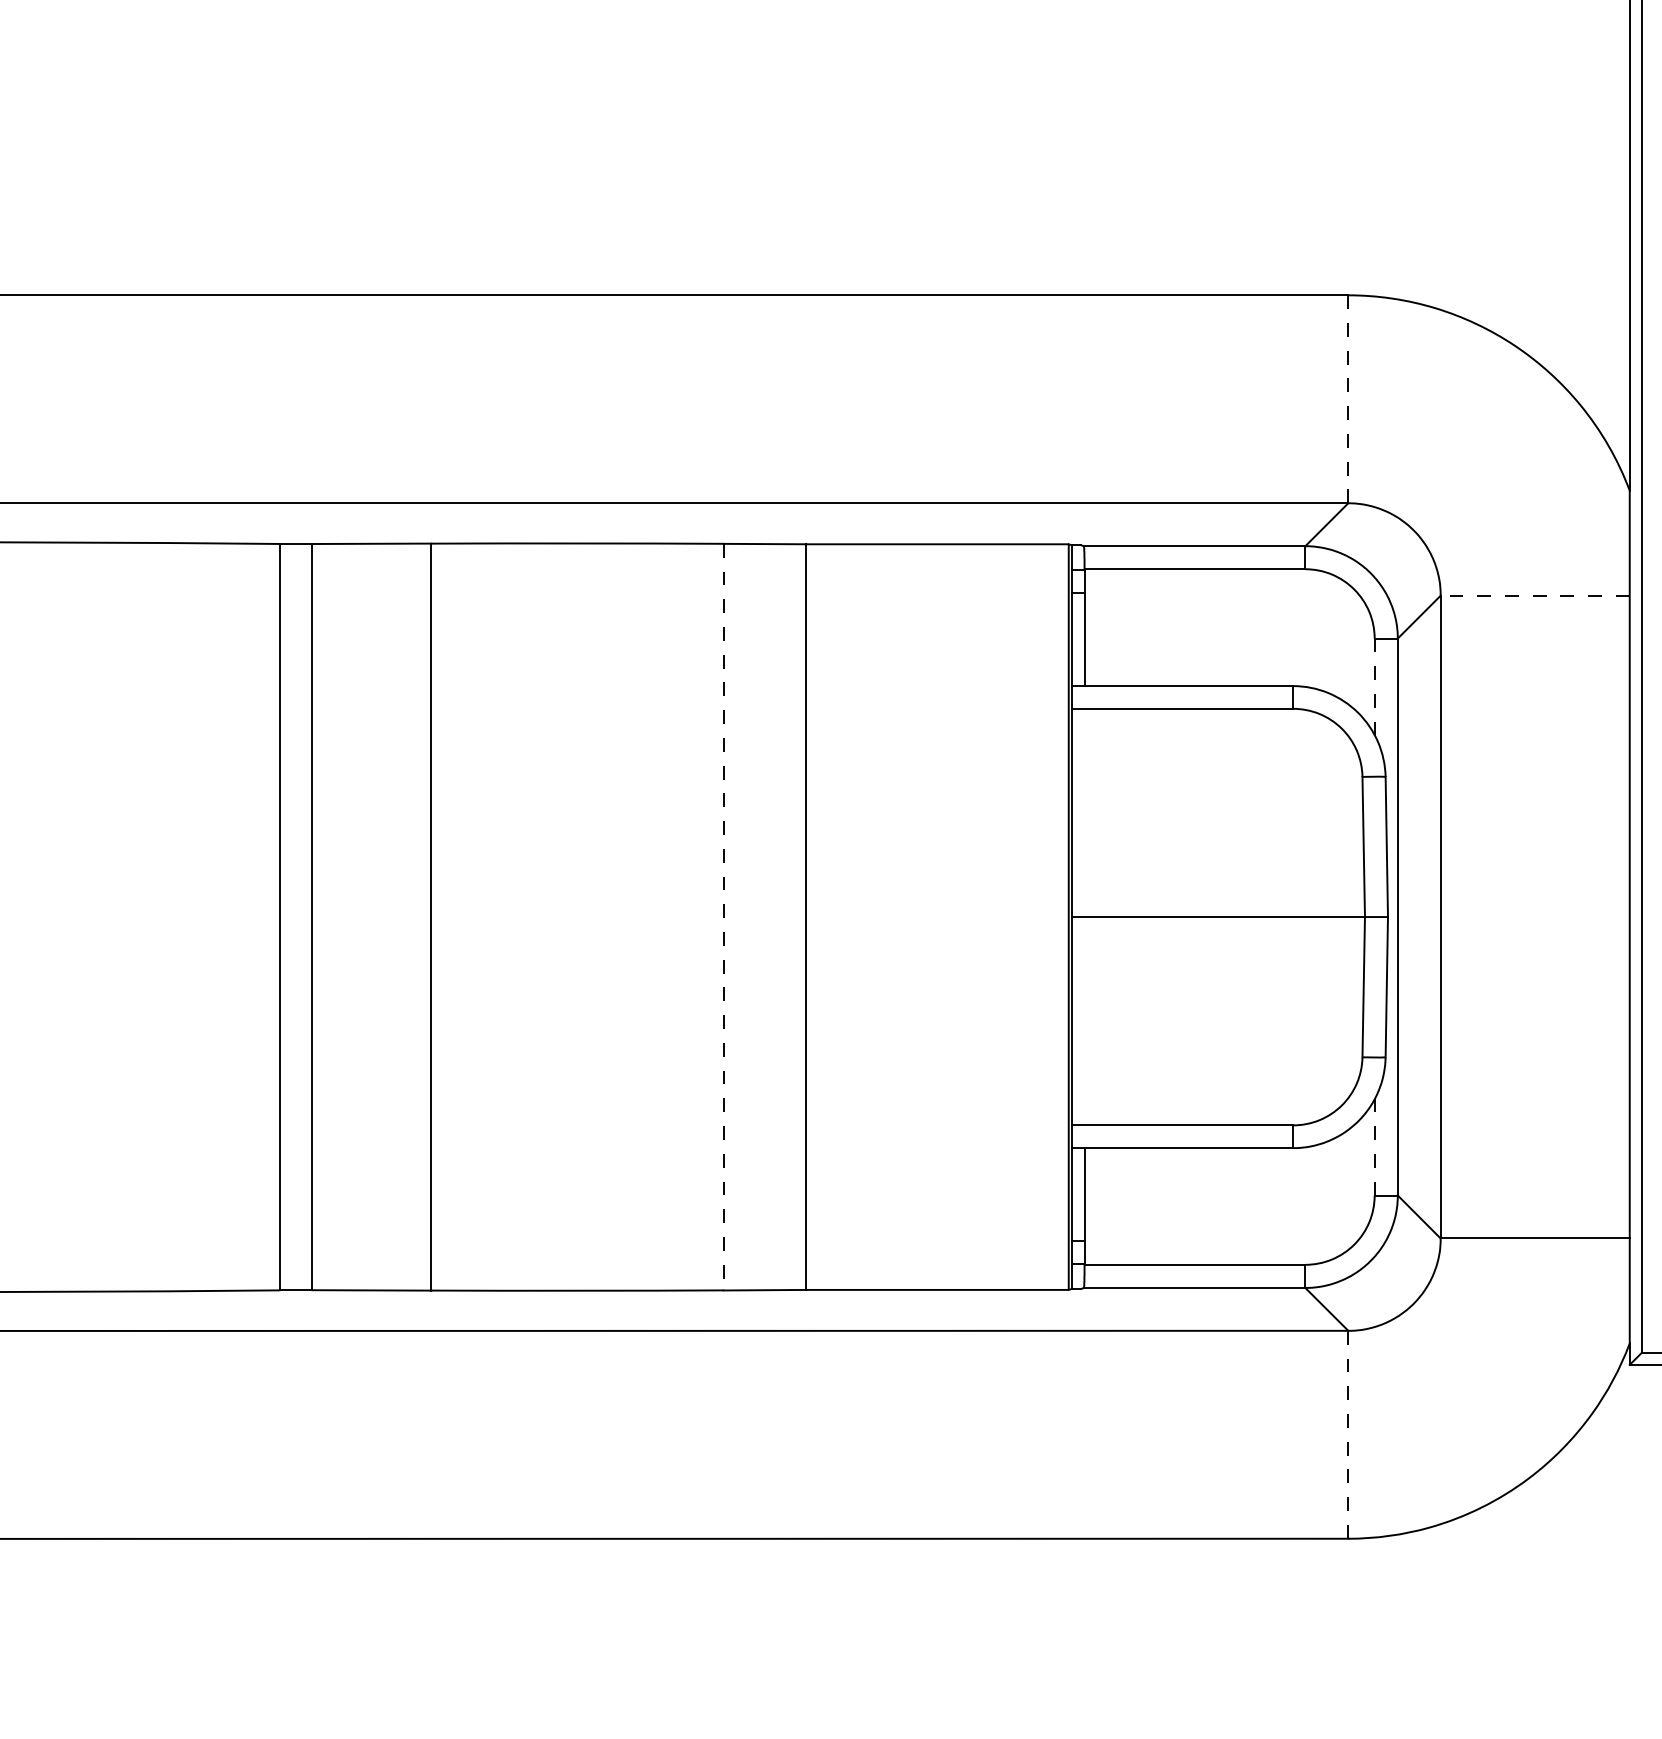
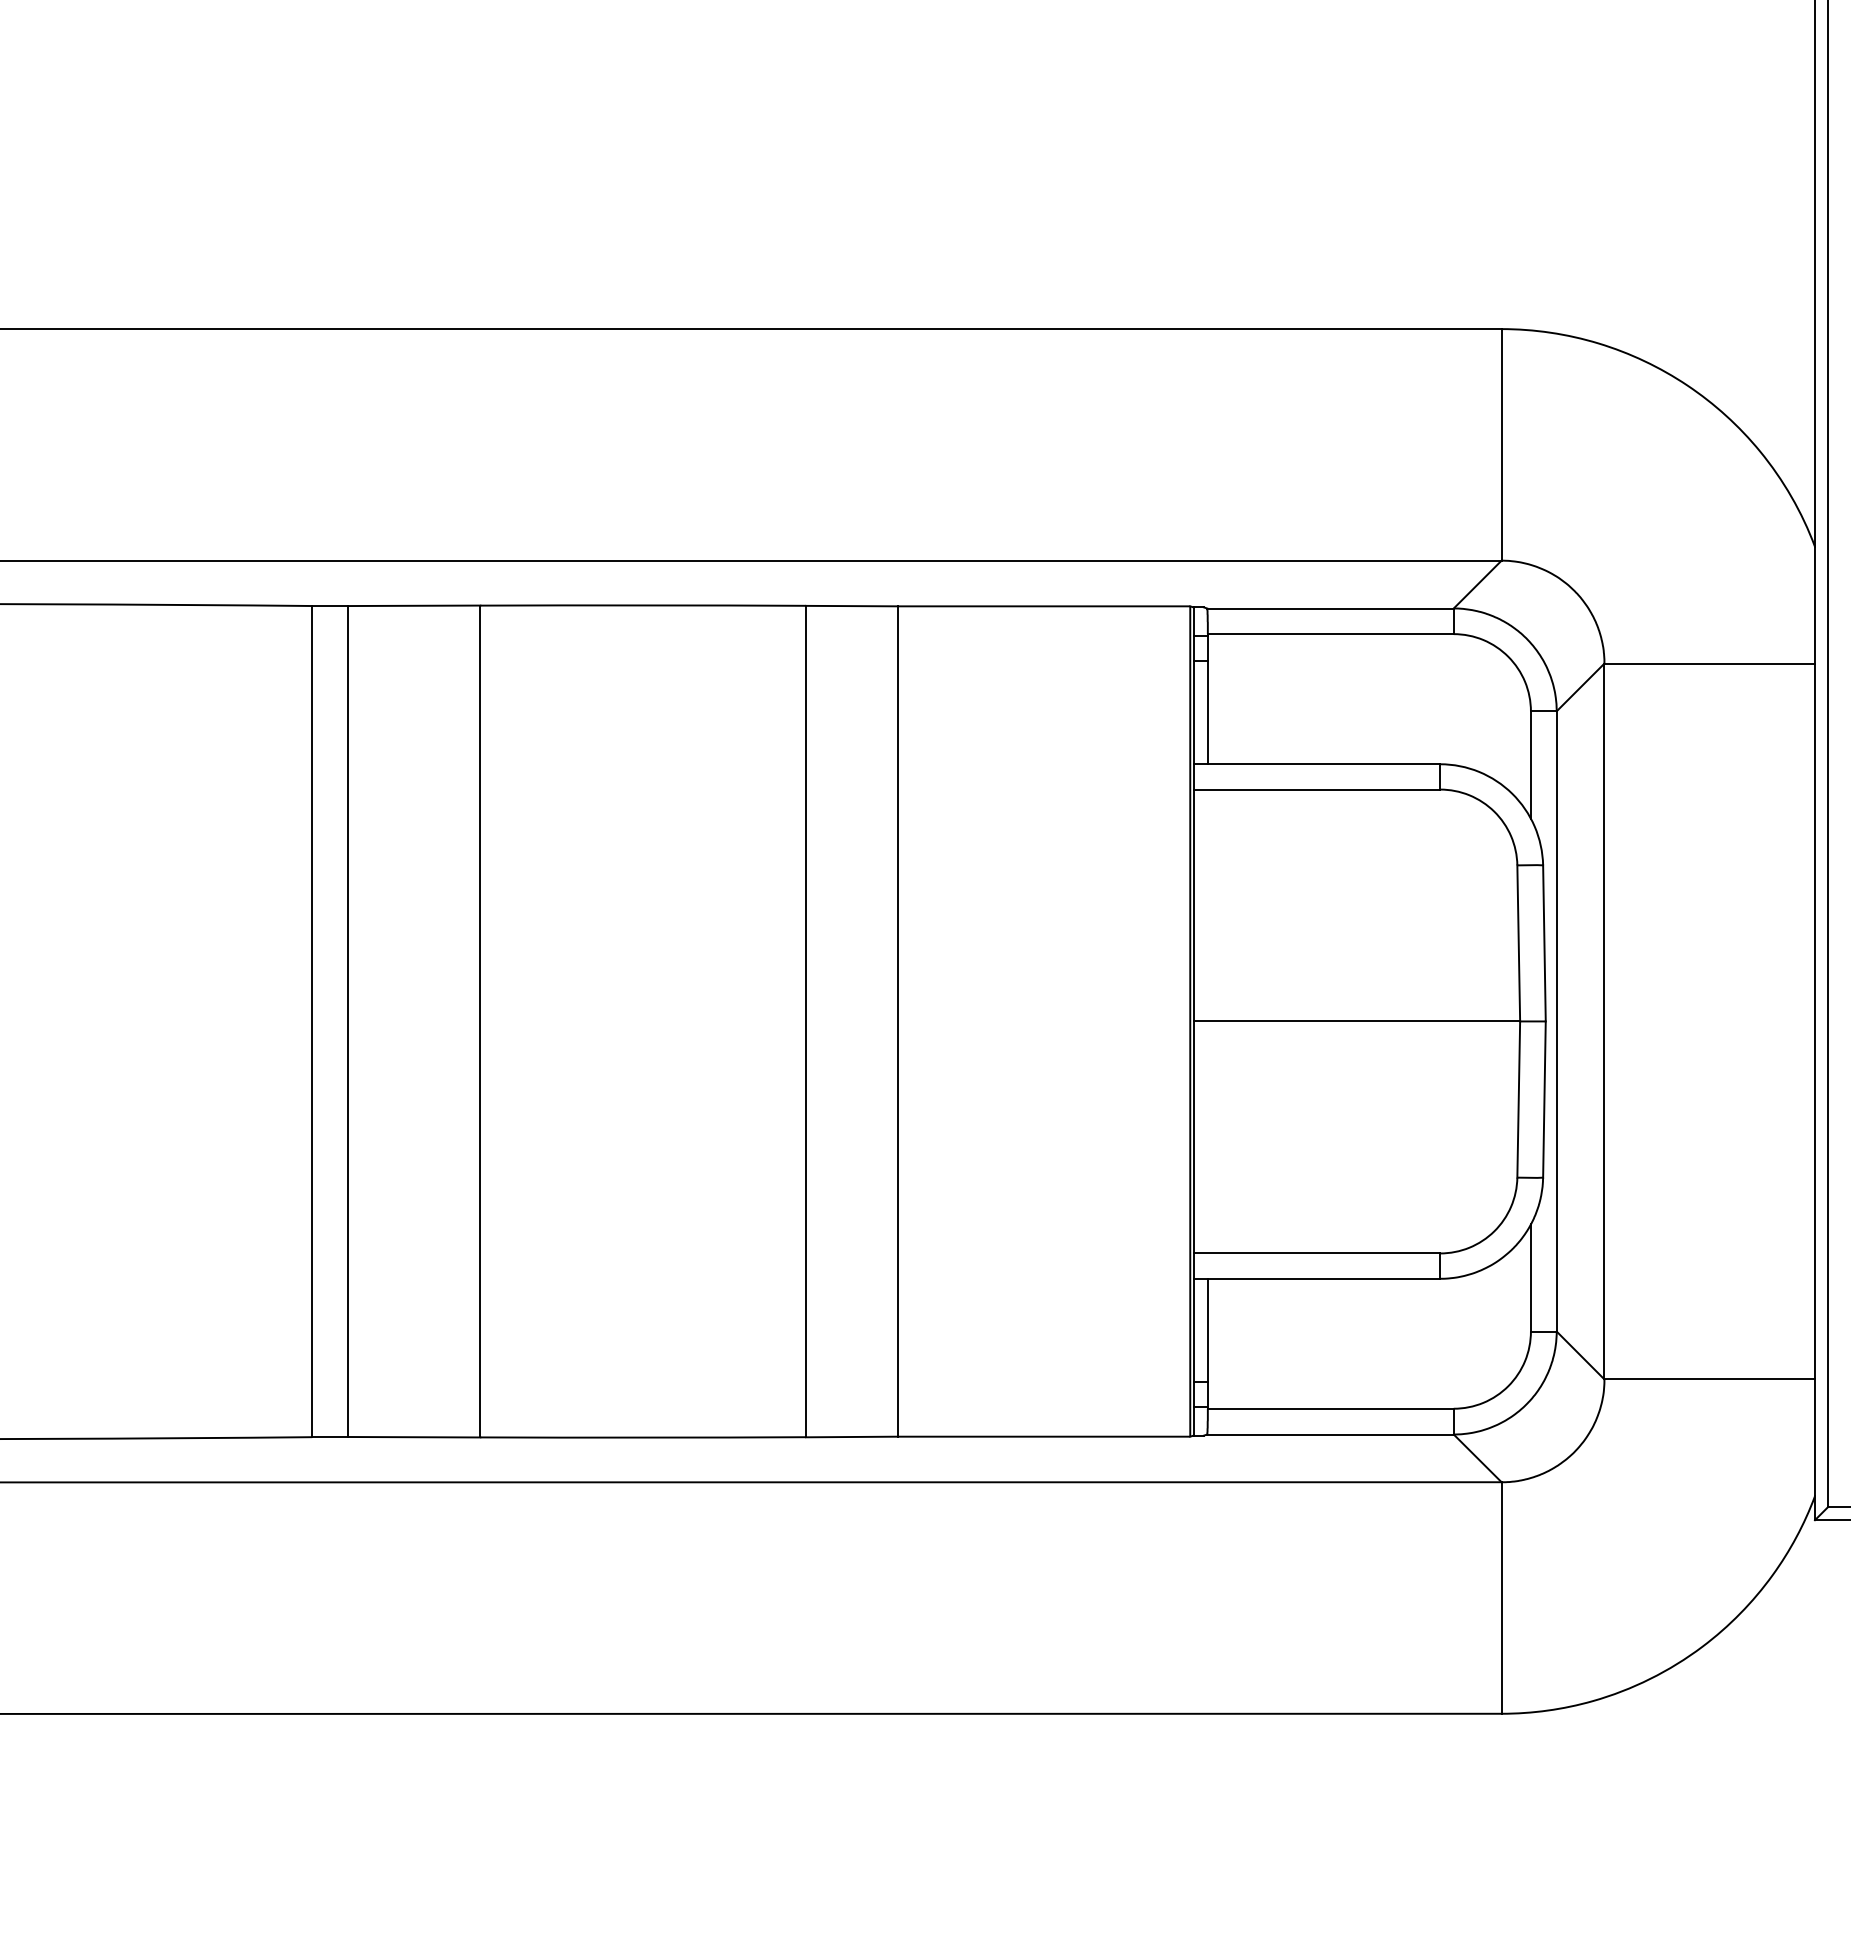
line: (1348, 399) -> (1501, 445), dashed -> solid
line: (1535, 595) -> (1710, 663), dashed -> solid
line: (1374, 687) -> (1530, 765), dashed -> solid
line: (723, 917) -> (805, 1021), dashed -> solid
line: (1374, 1146) -> (1530, 1276), dashed -> solid
line: (1348, 1434) -> (1501, 1597), dashed -> solid

